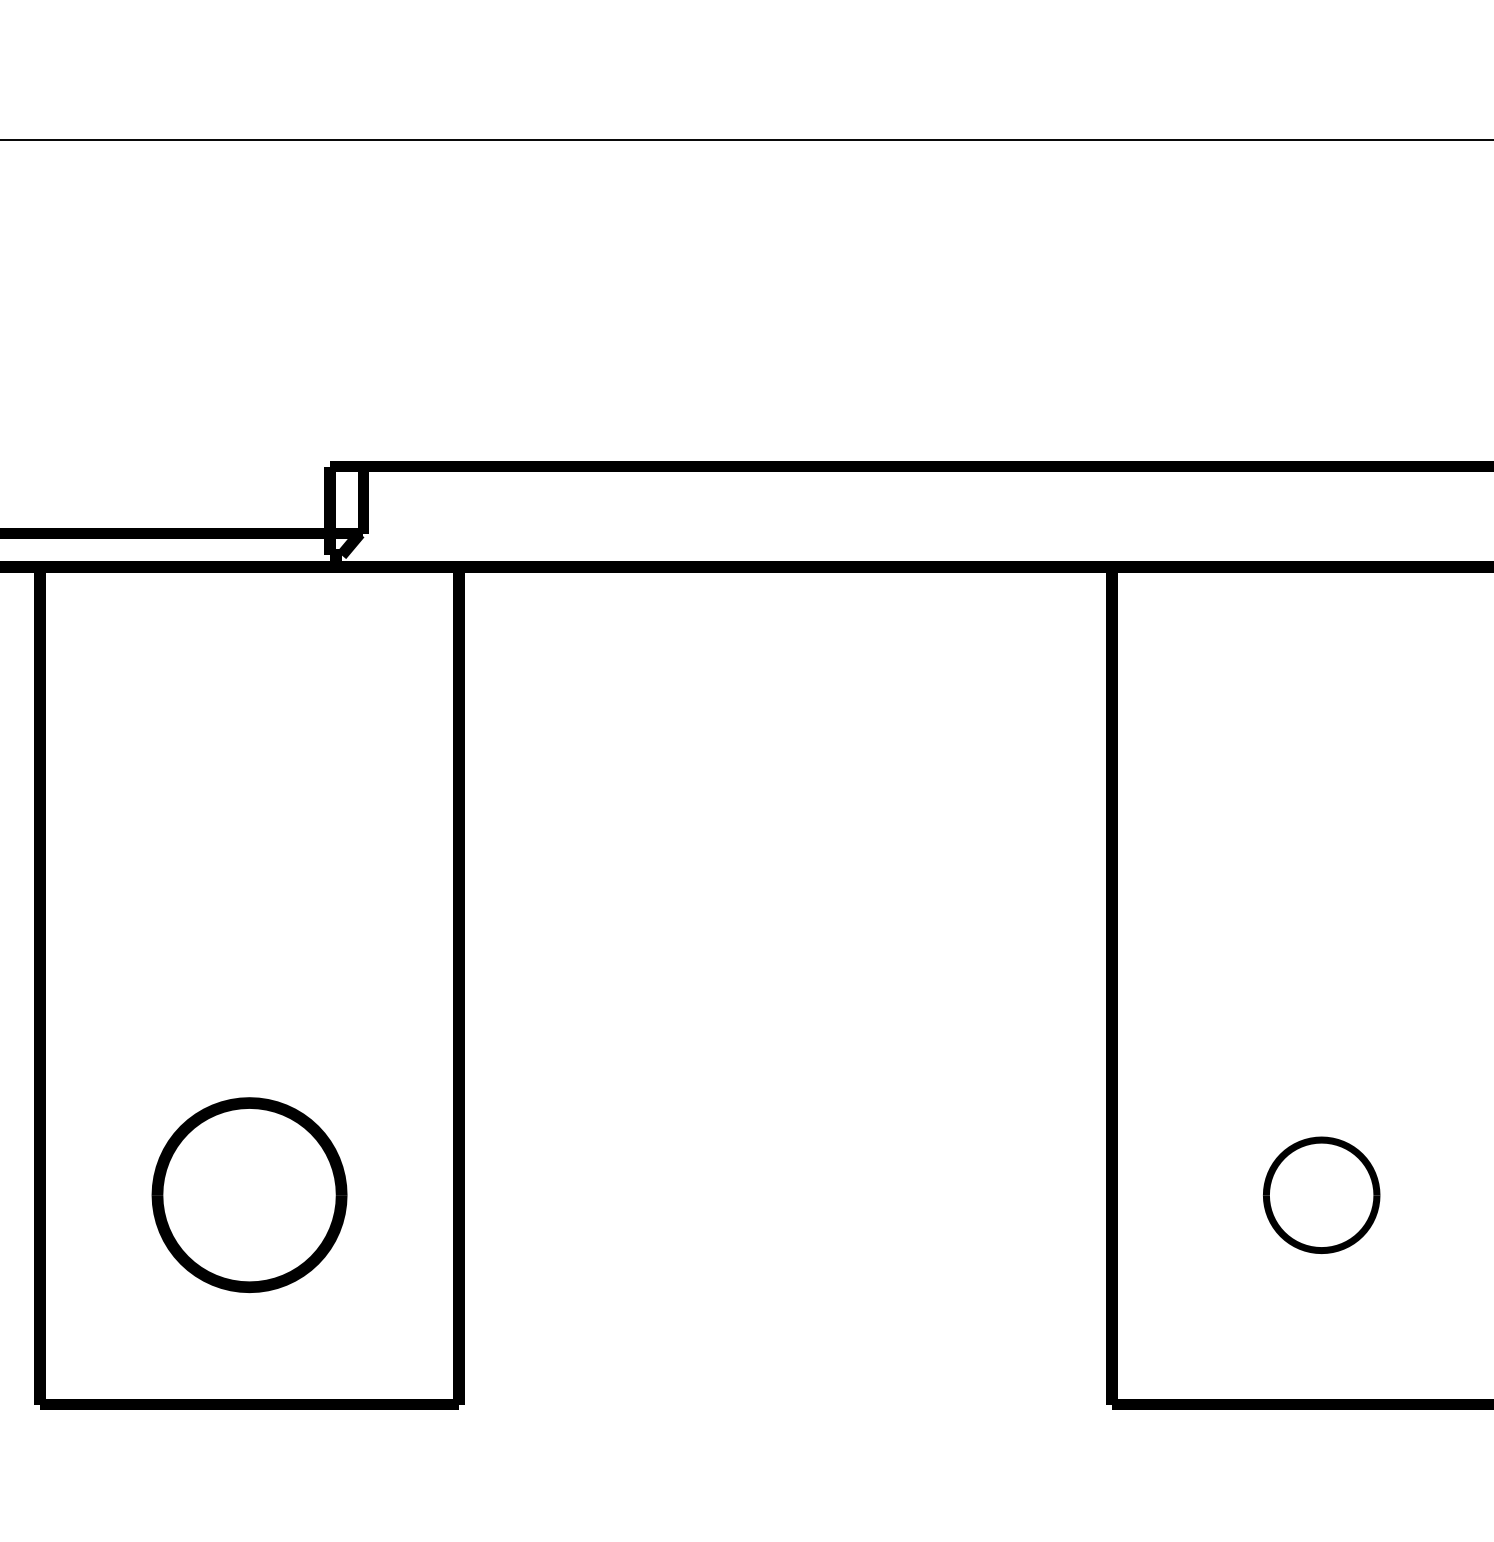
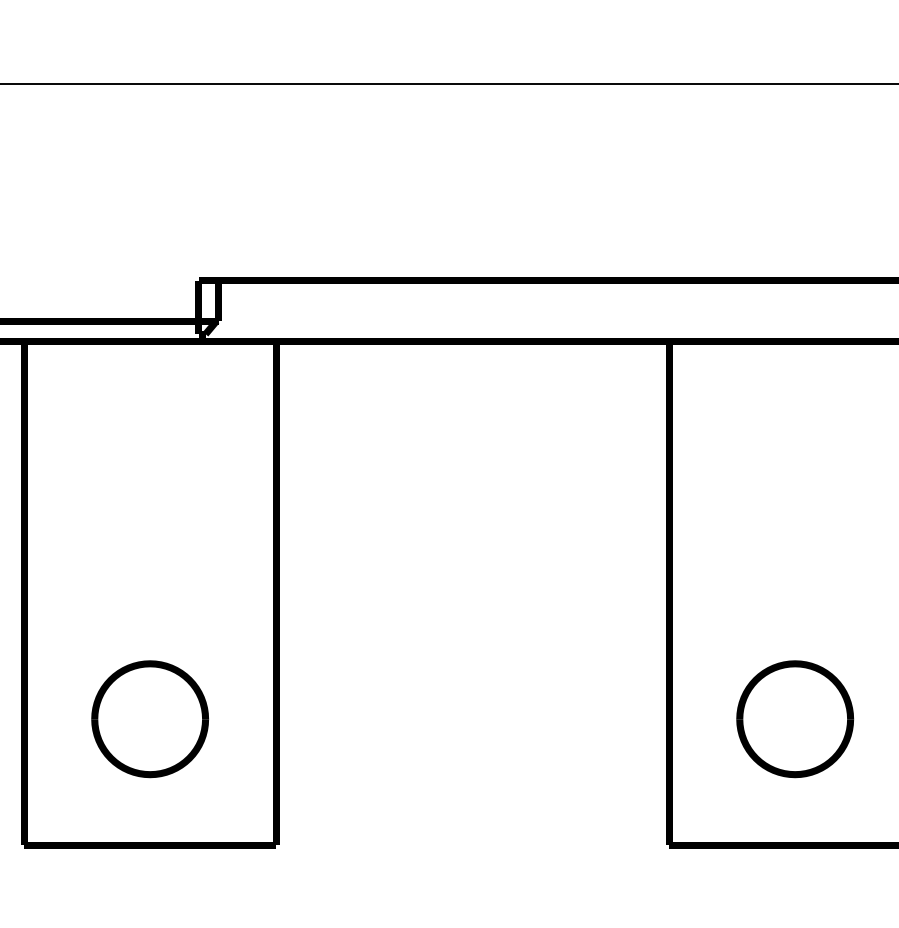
part: (1321, 1195) -> (795, 719), size x1.67

